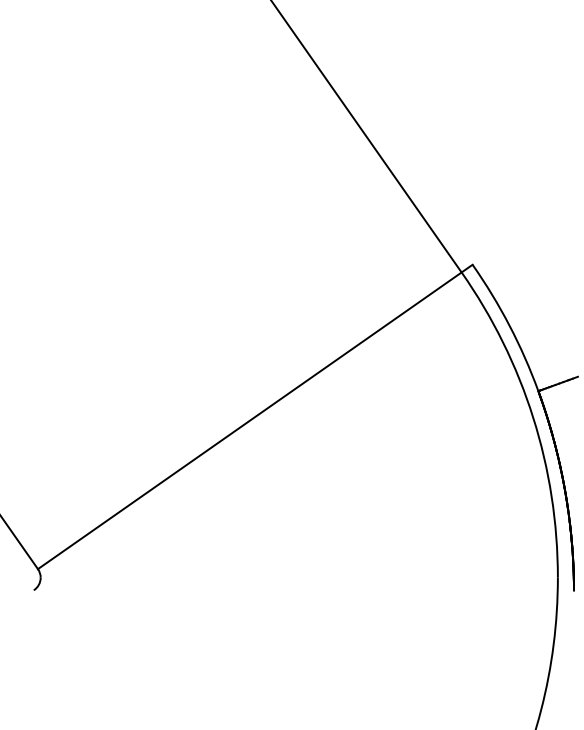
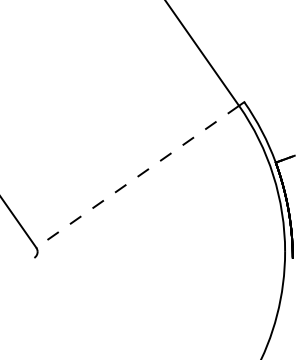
line: (249, 420) -> (137, 176), solid -> dashed

